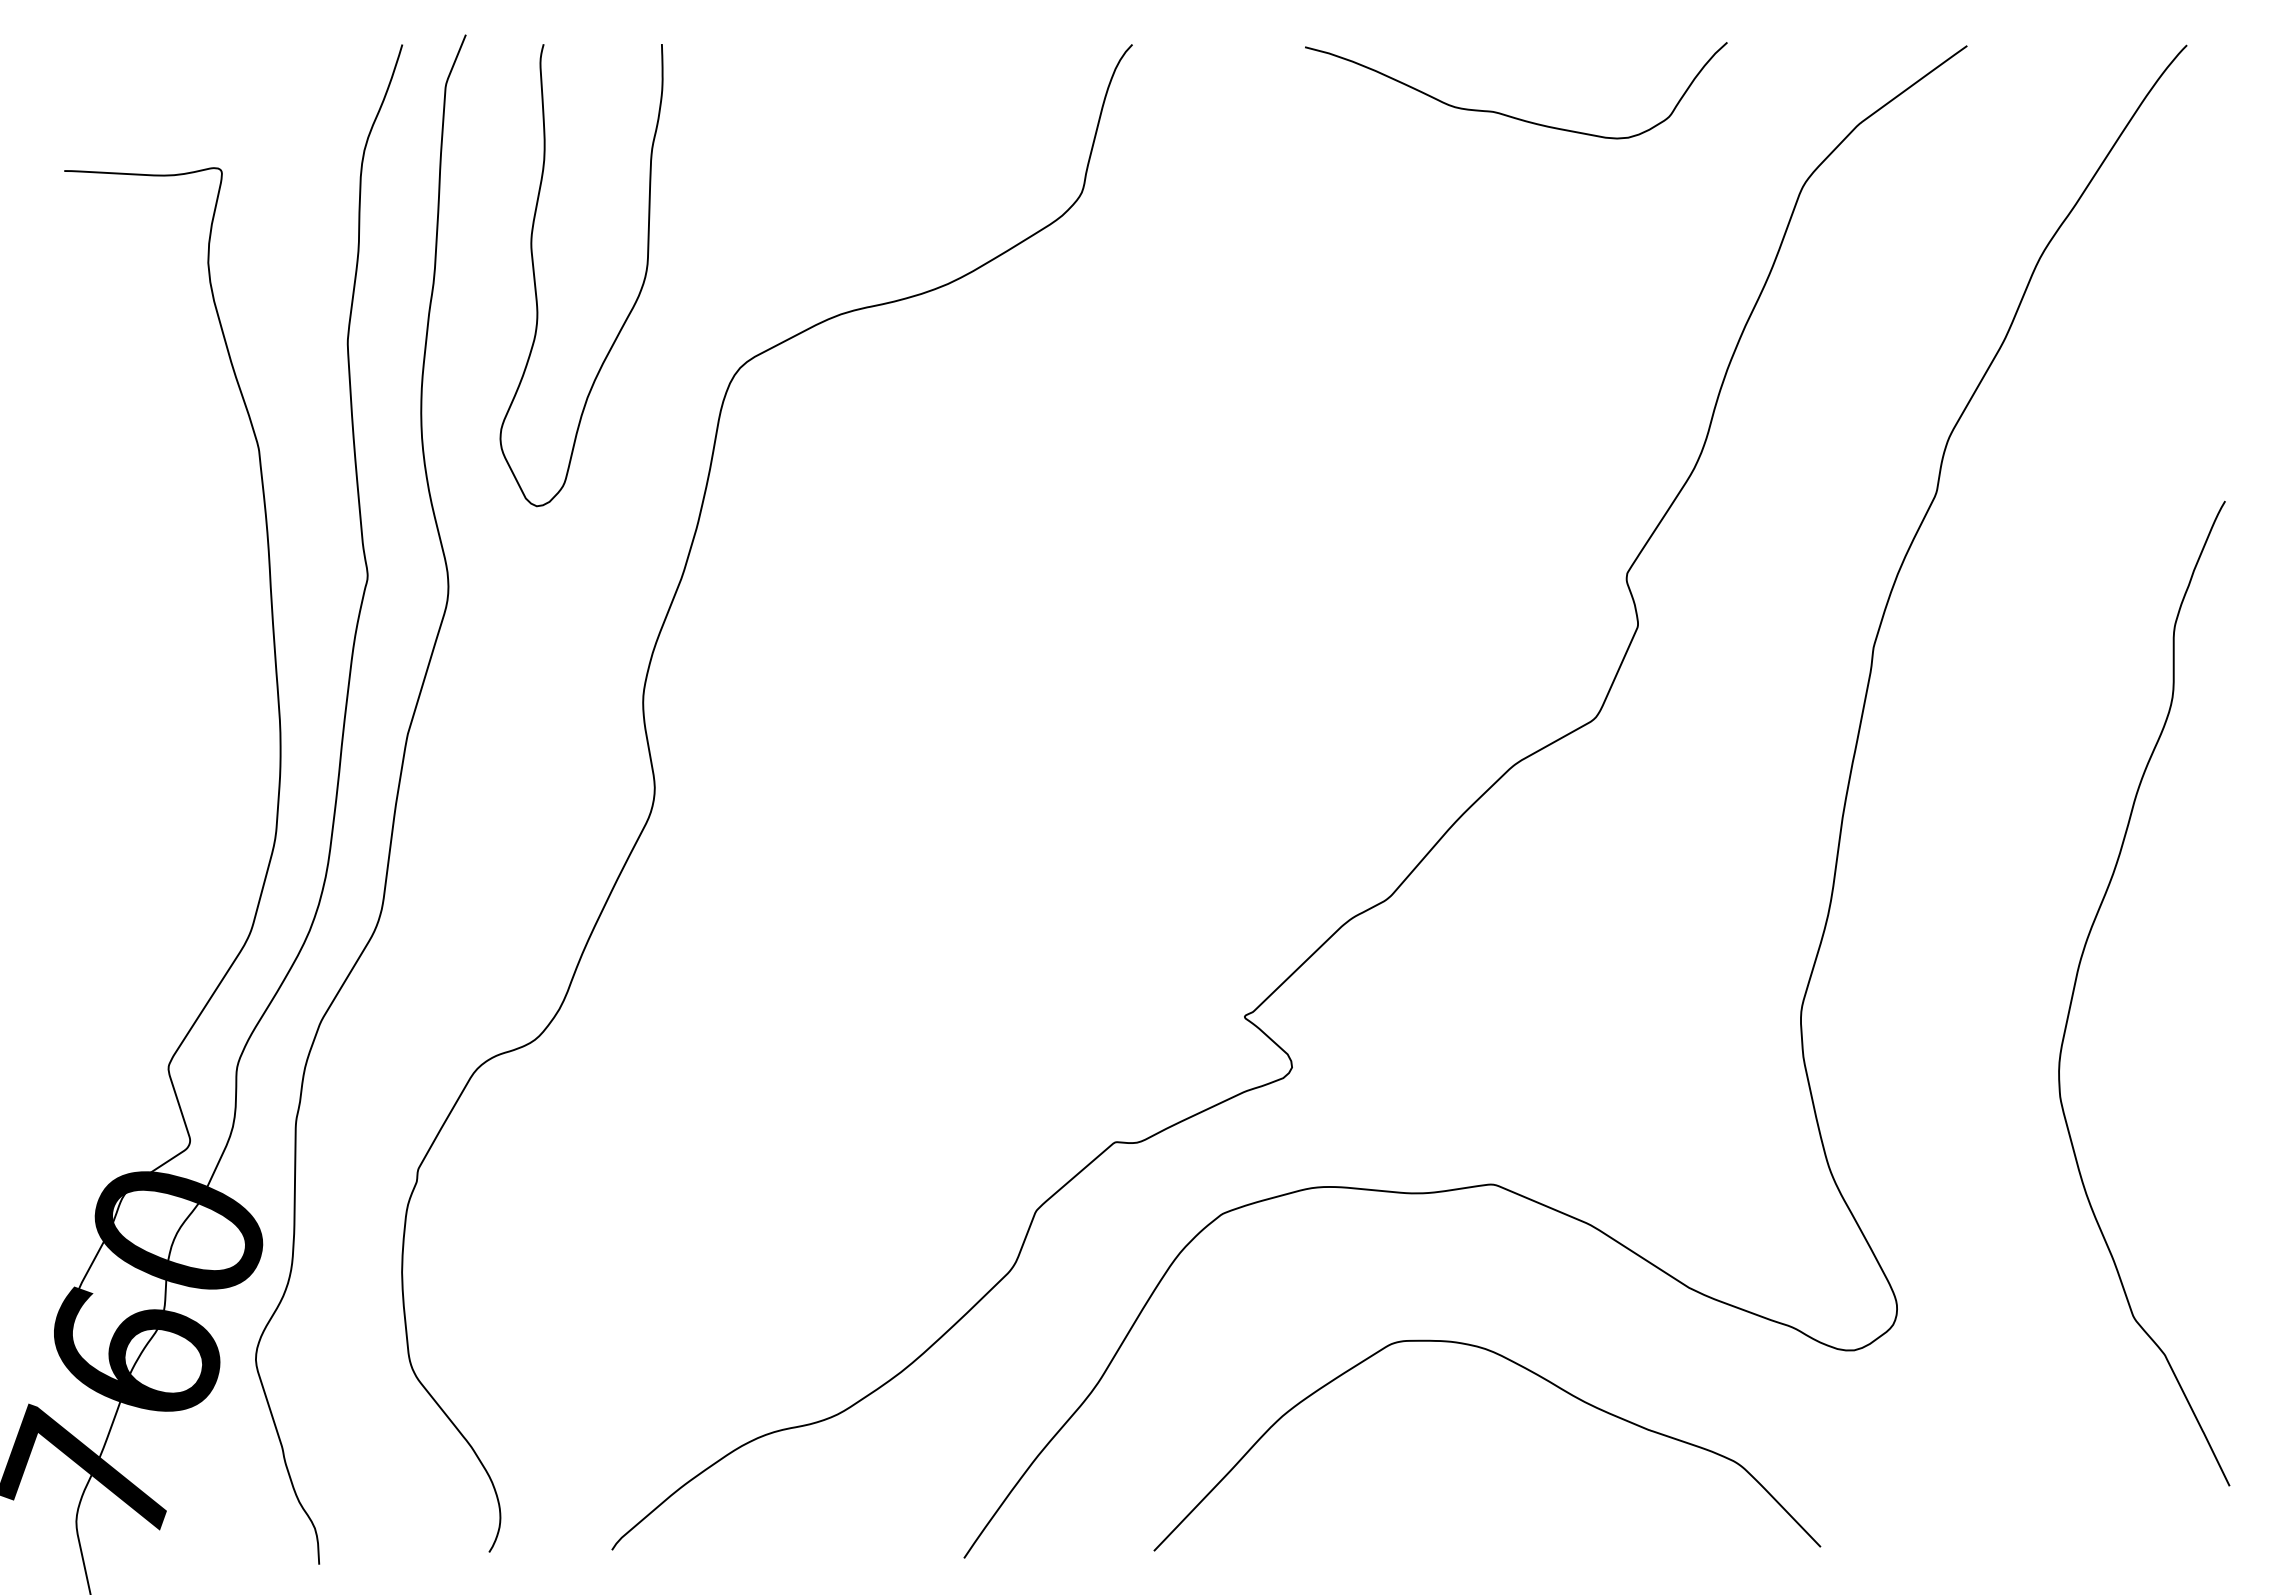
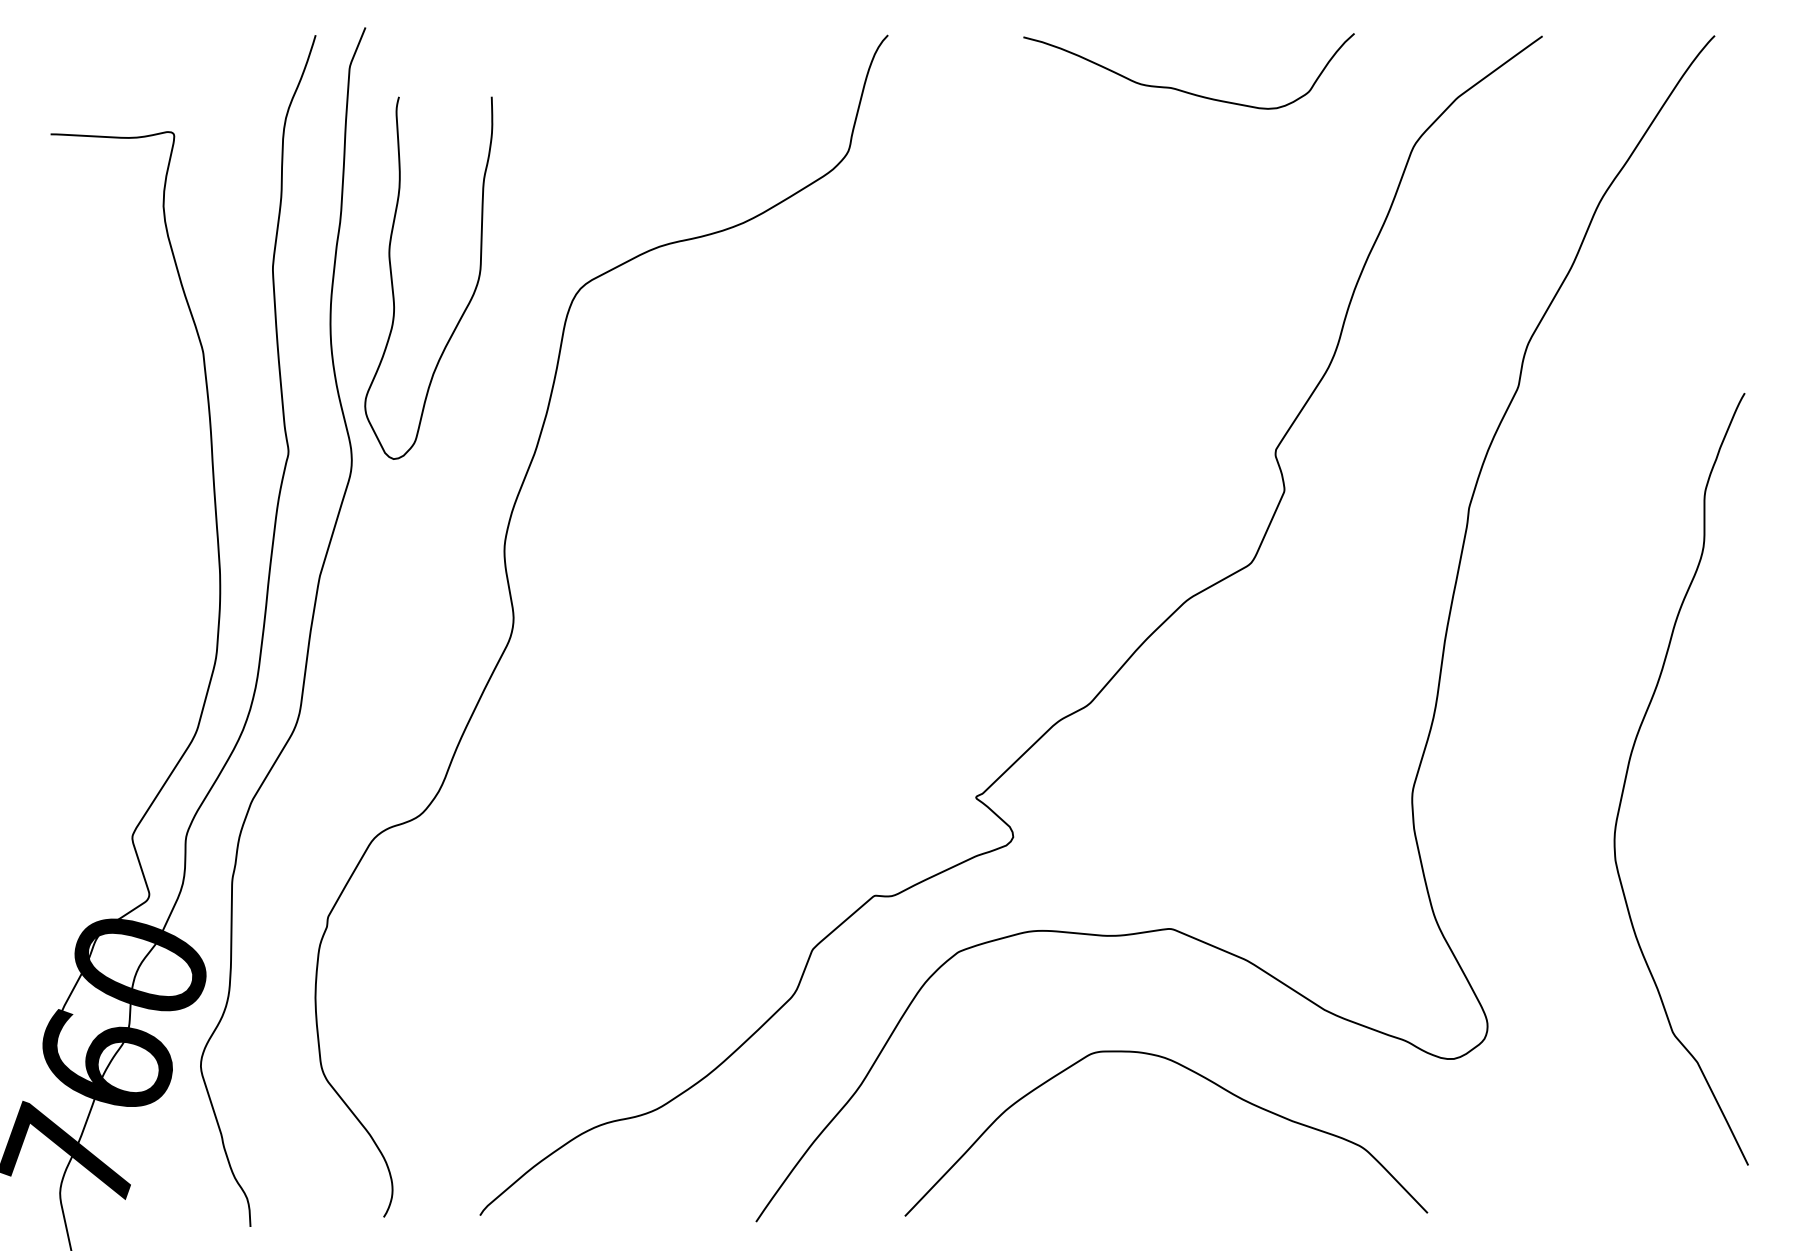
curve: (535, 276) -> (392, 278), moved

